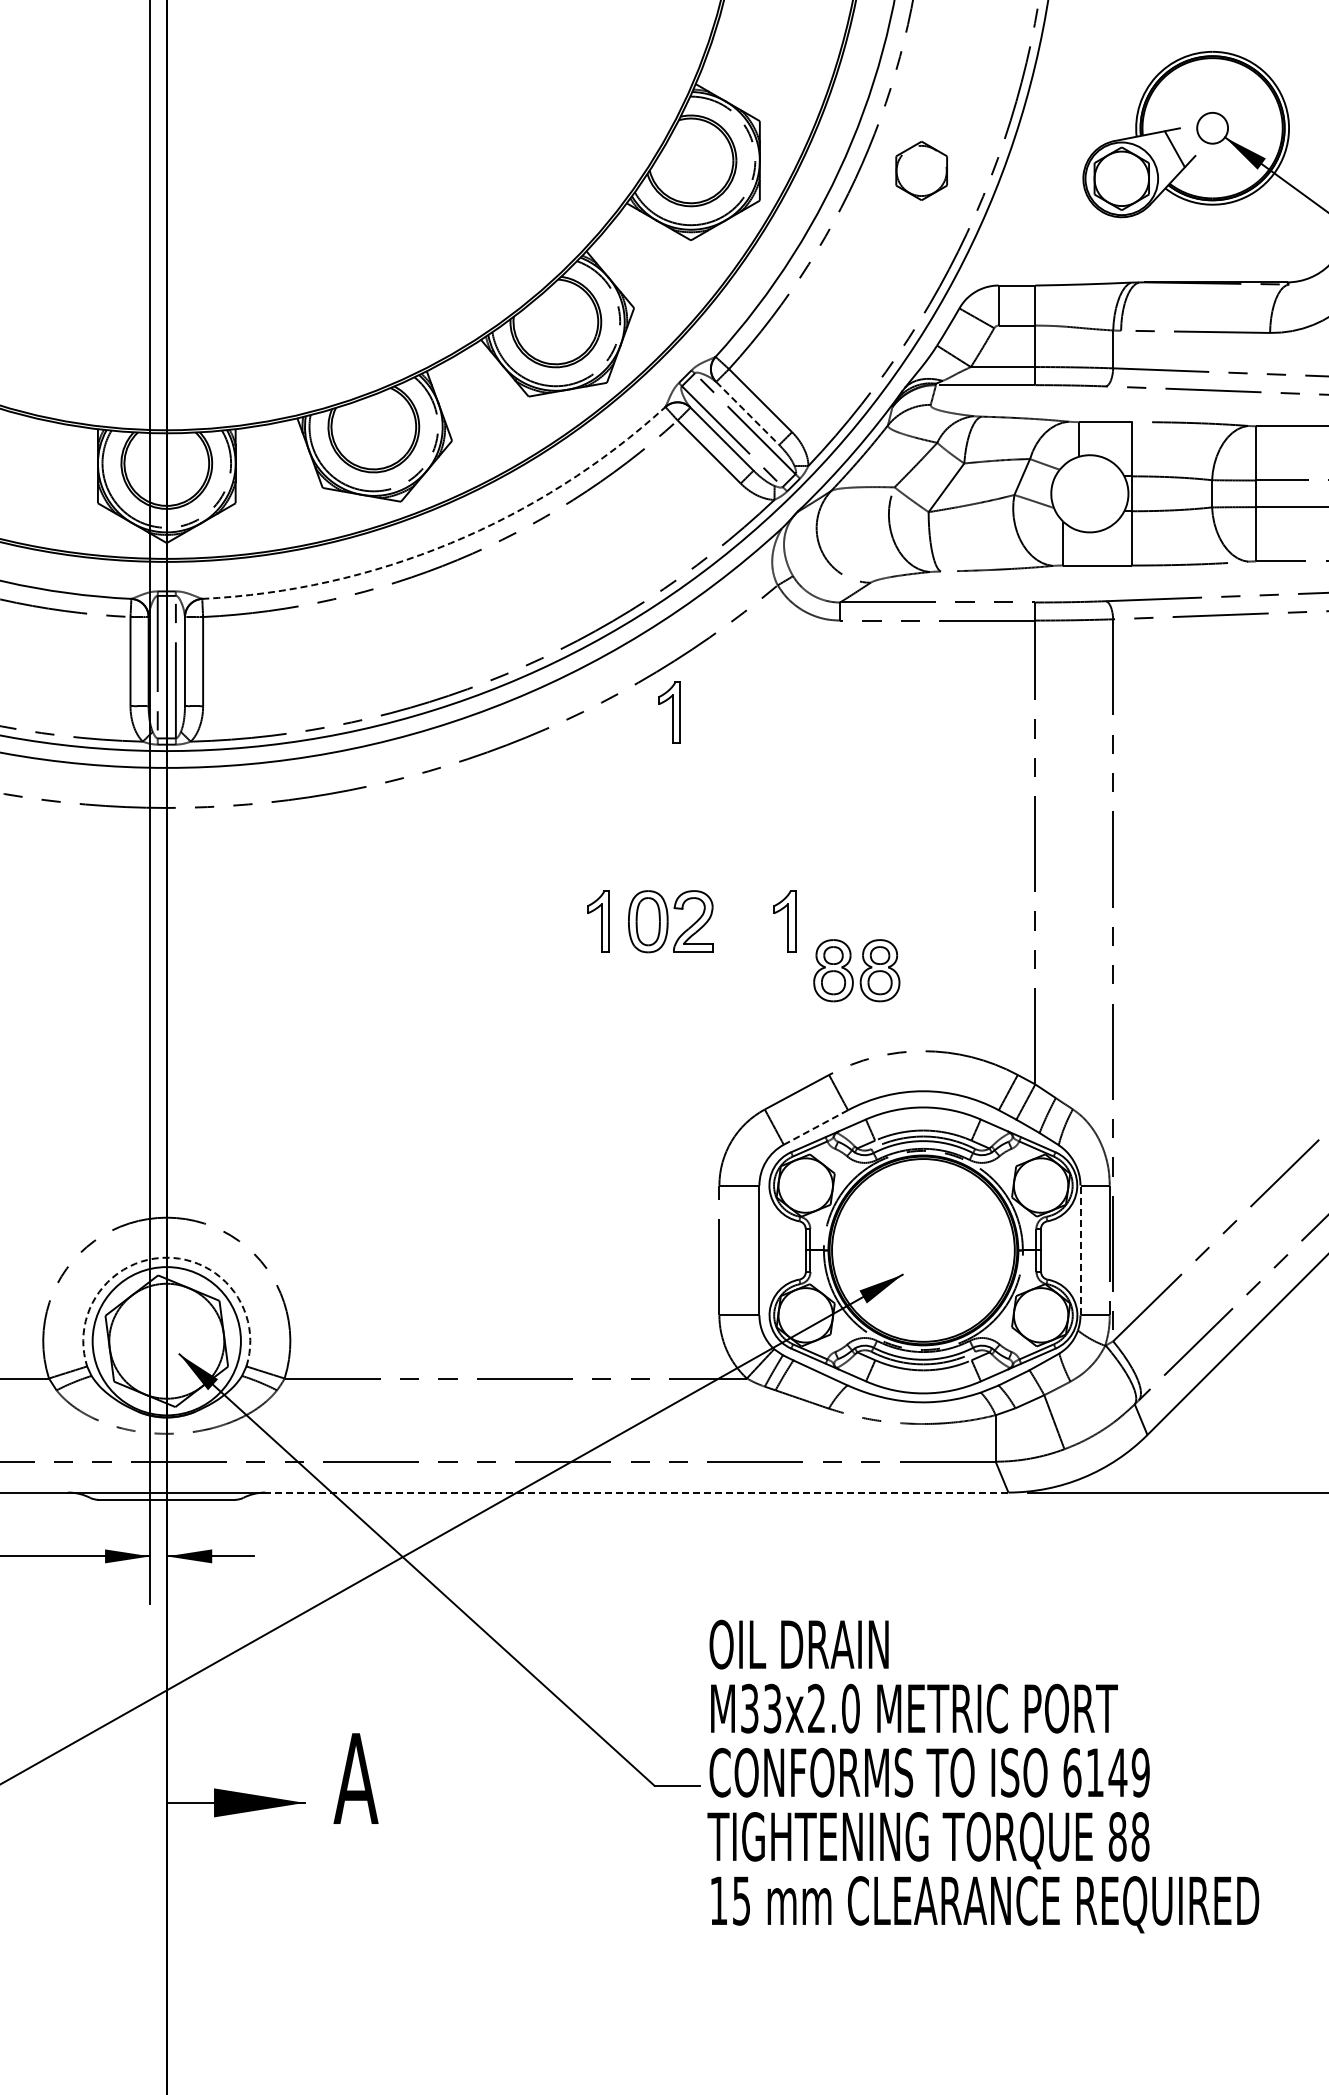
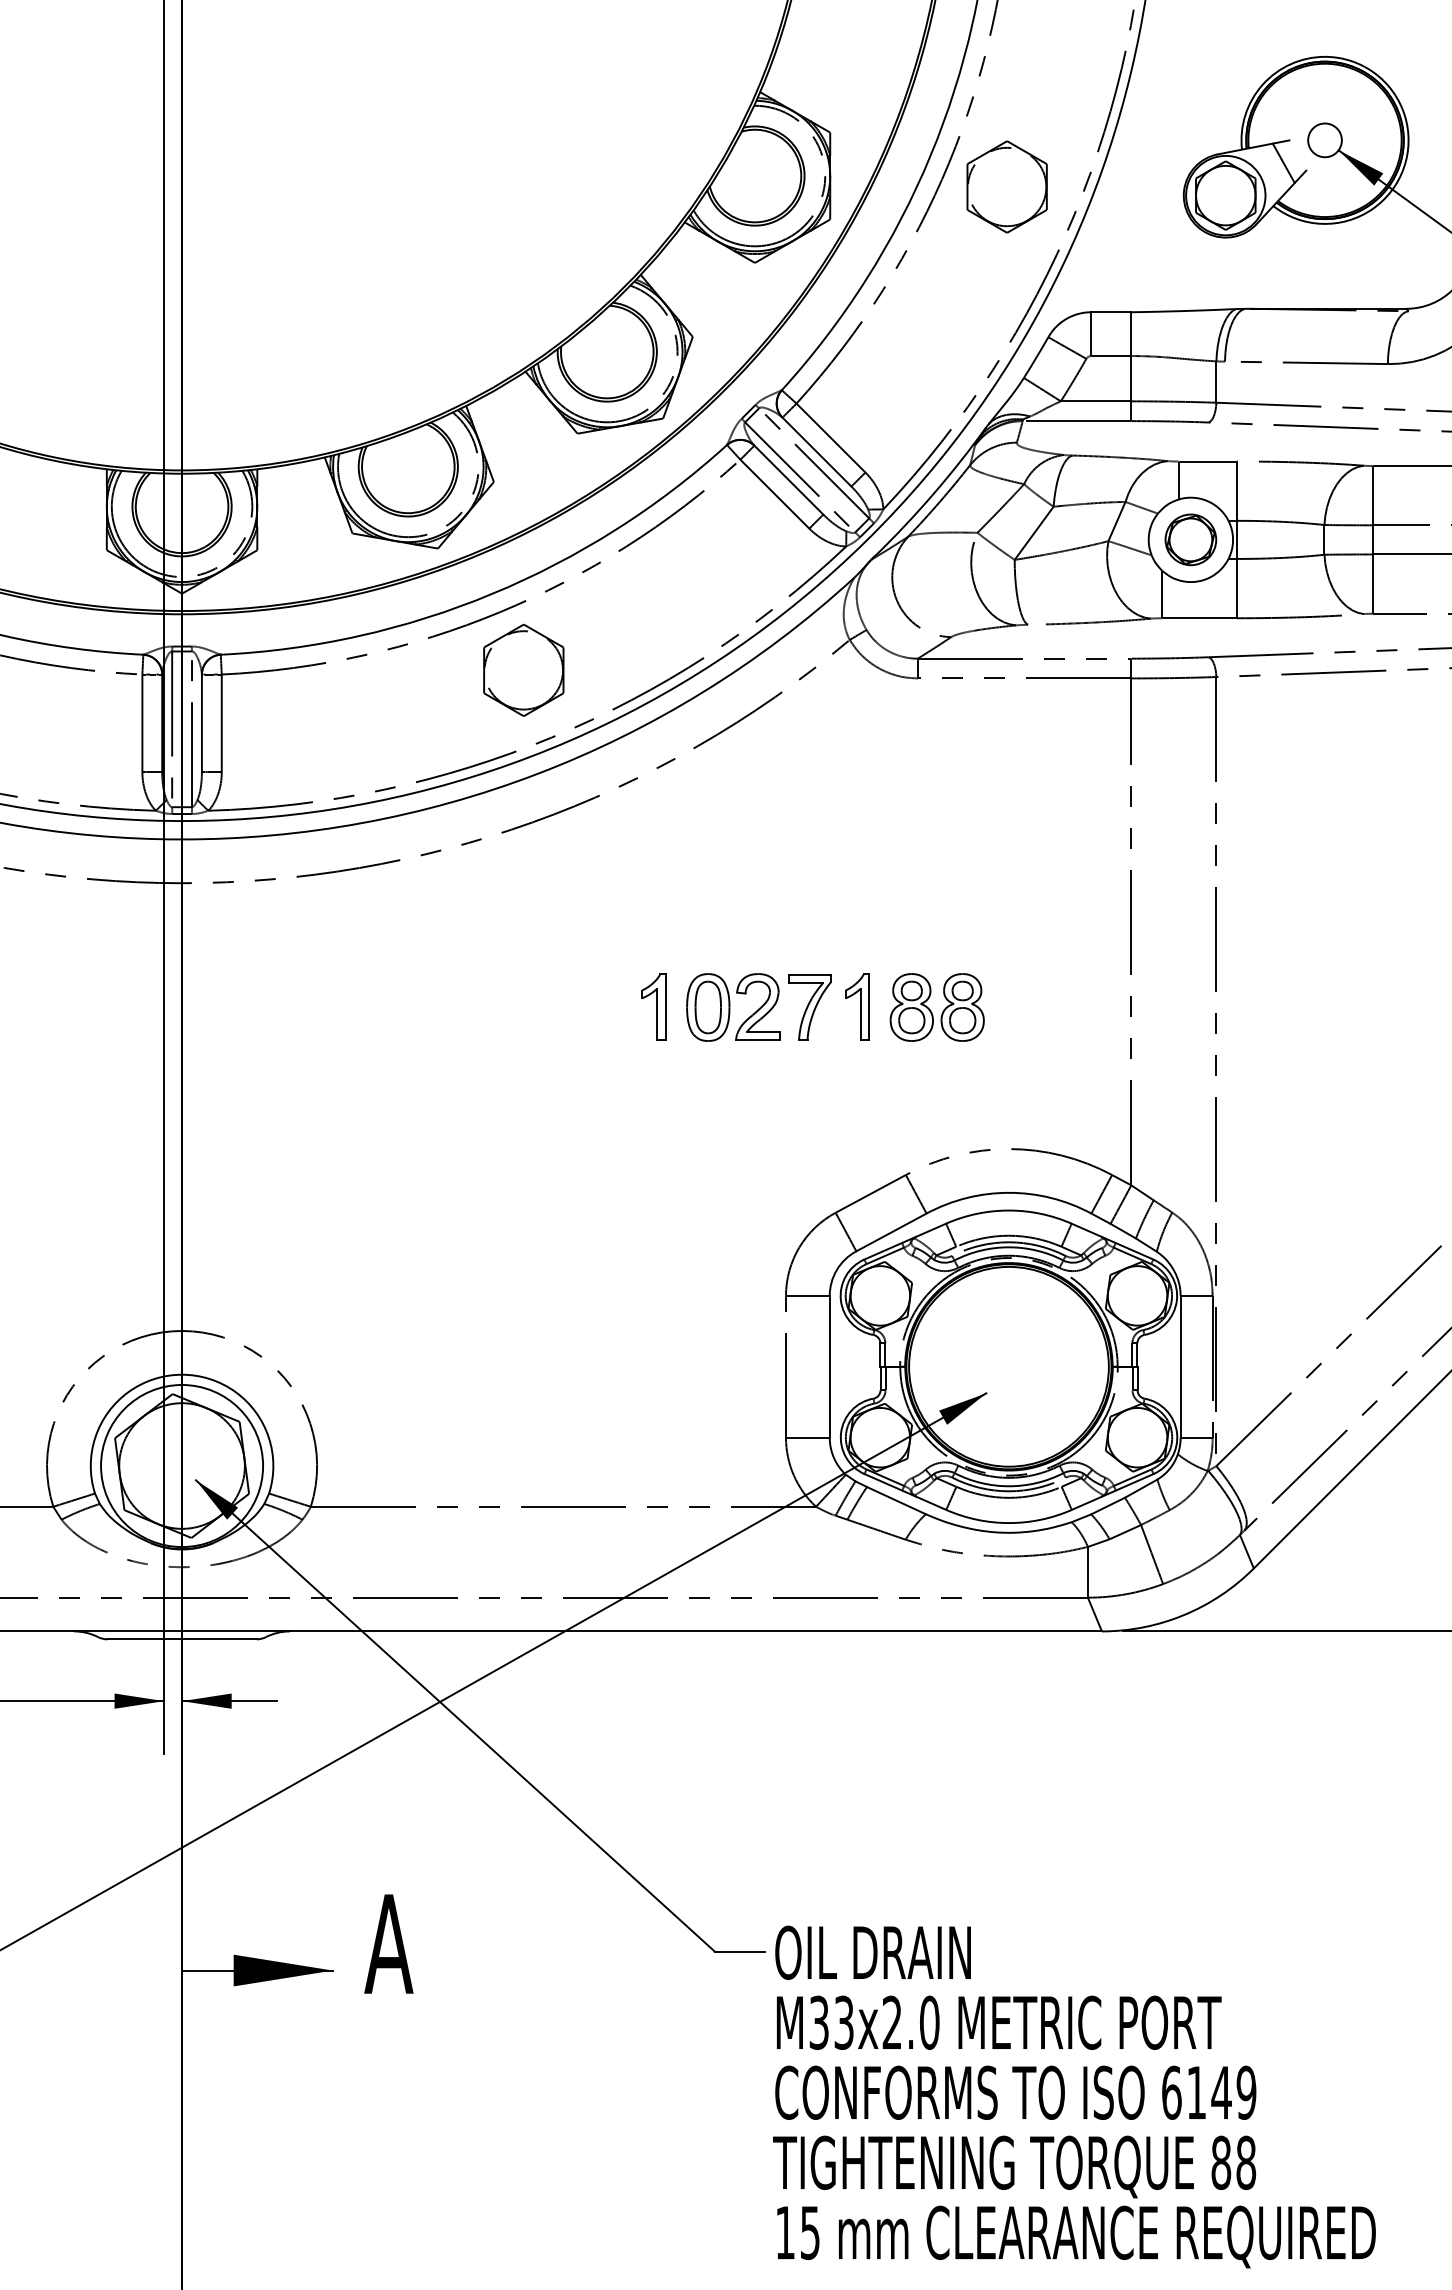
part: (921, 170) -> (1006, 186), size x1.43
line: (747, 413) -> (816, 452), dashed -> solid
part: (1089, 493) -> (1190, 539), added
arc: (450, 543) -> (492, 594), dashed -> solid
part: (479, 612) -> (523, 669), added
part: (669, 712) -> (731, 778), removed
part: (741, 921) -> (810, 1007), added
part: (856, 970) -> (936, 1007), moved
line: (815, 1127) -> (891, 1232), dashed -> solid
line: (1080, 1250) -> (1180, 1366), dashed -> solid
arc: (166, 1257) -> (181, 1374), dashed -> solid
line: (636, 1492) -> (695, 1631), dashed -> solid
text: (983, 1776) -> (1074, 2096), moved

